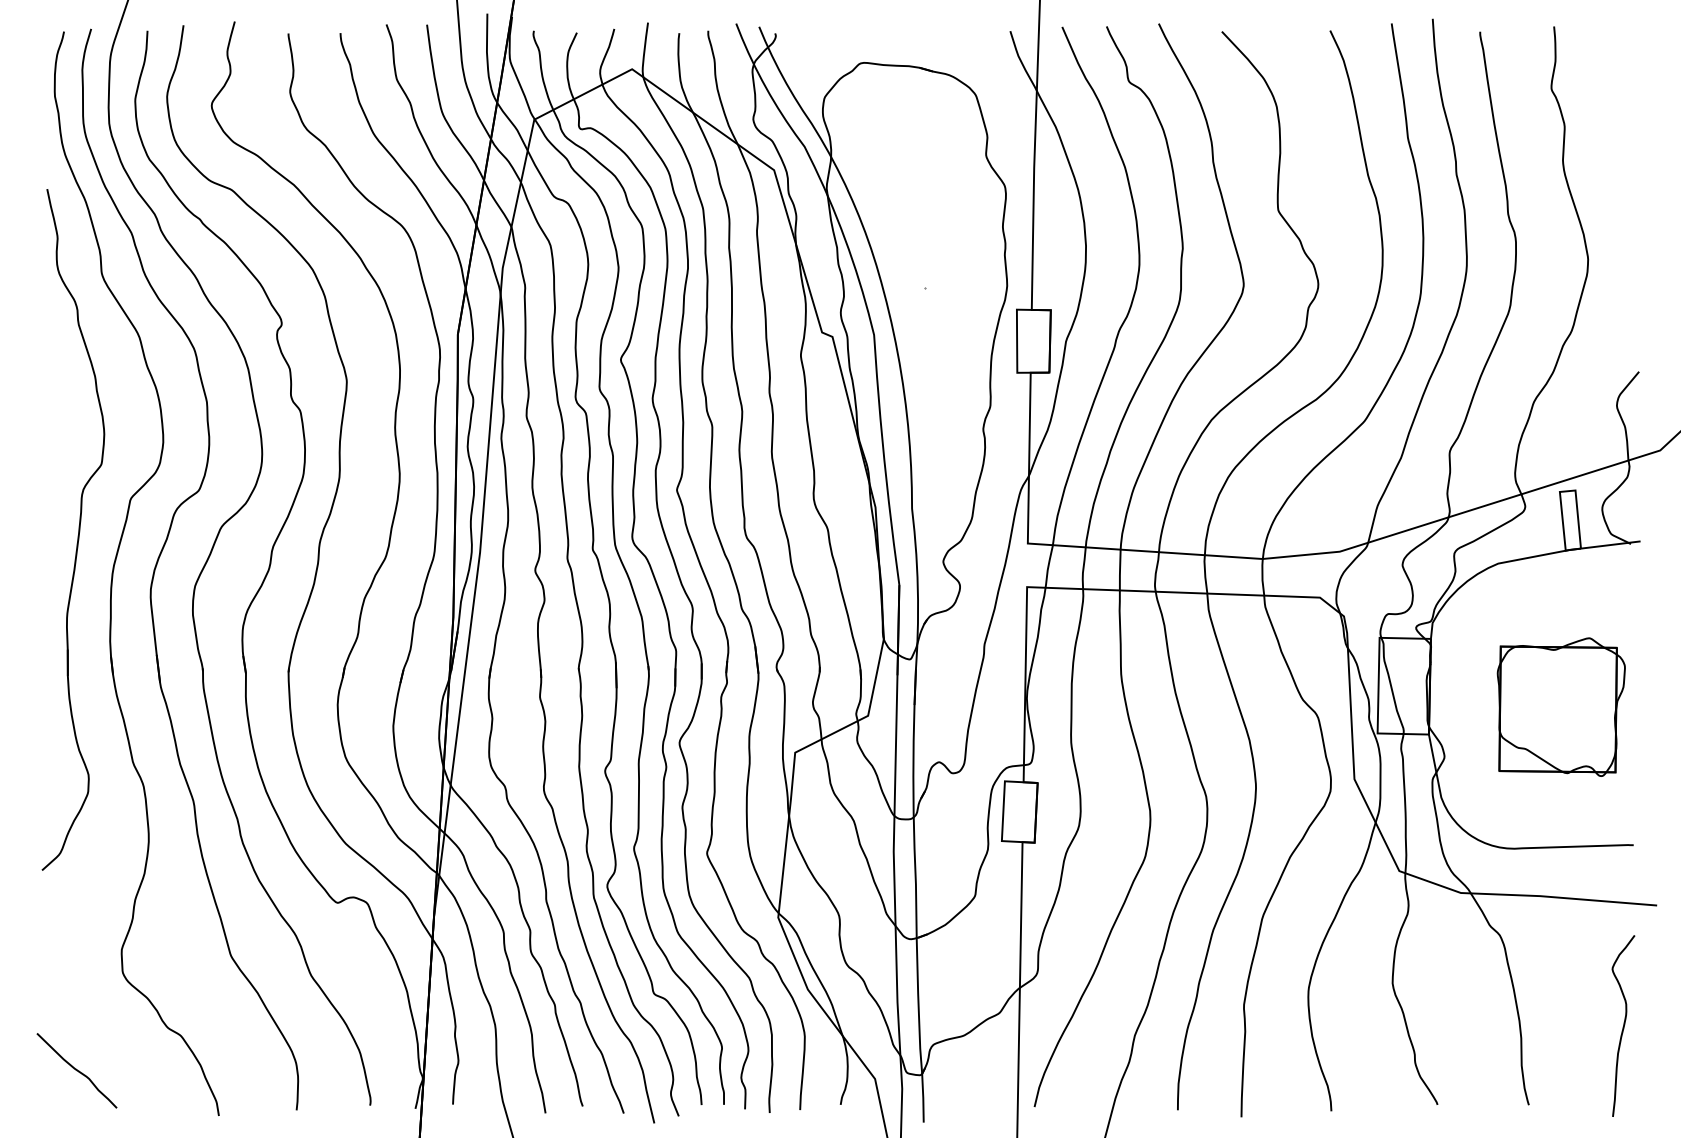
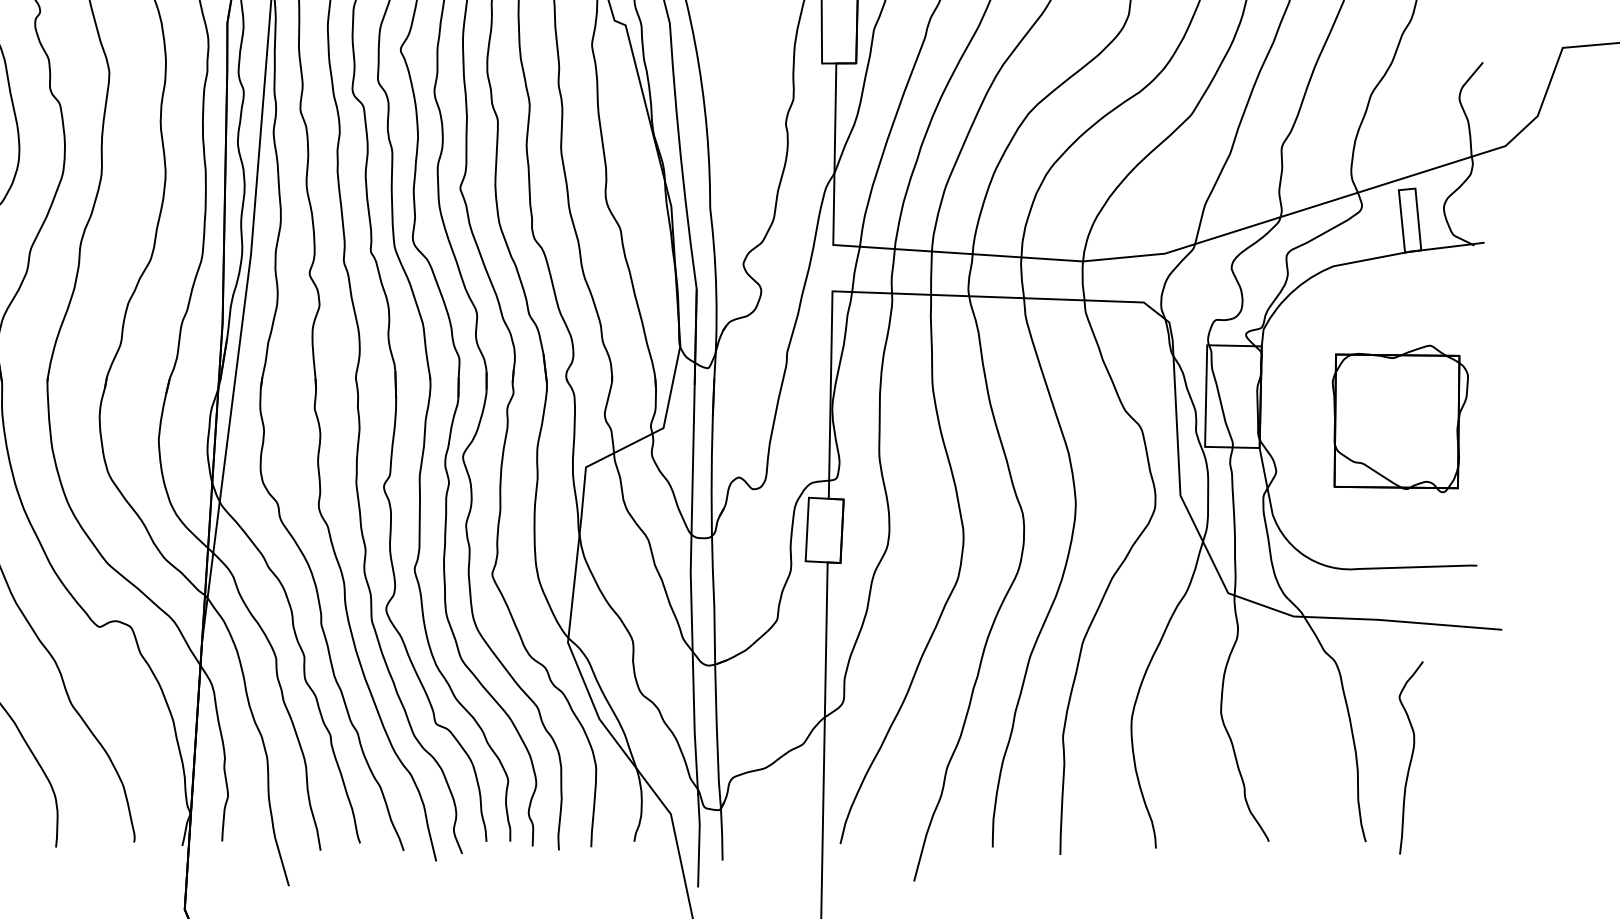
curve: (1623, 1025) -> (1411, 757), moved

